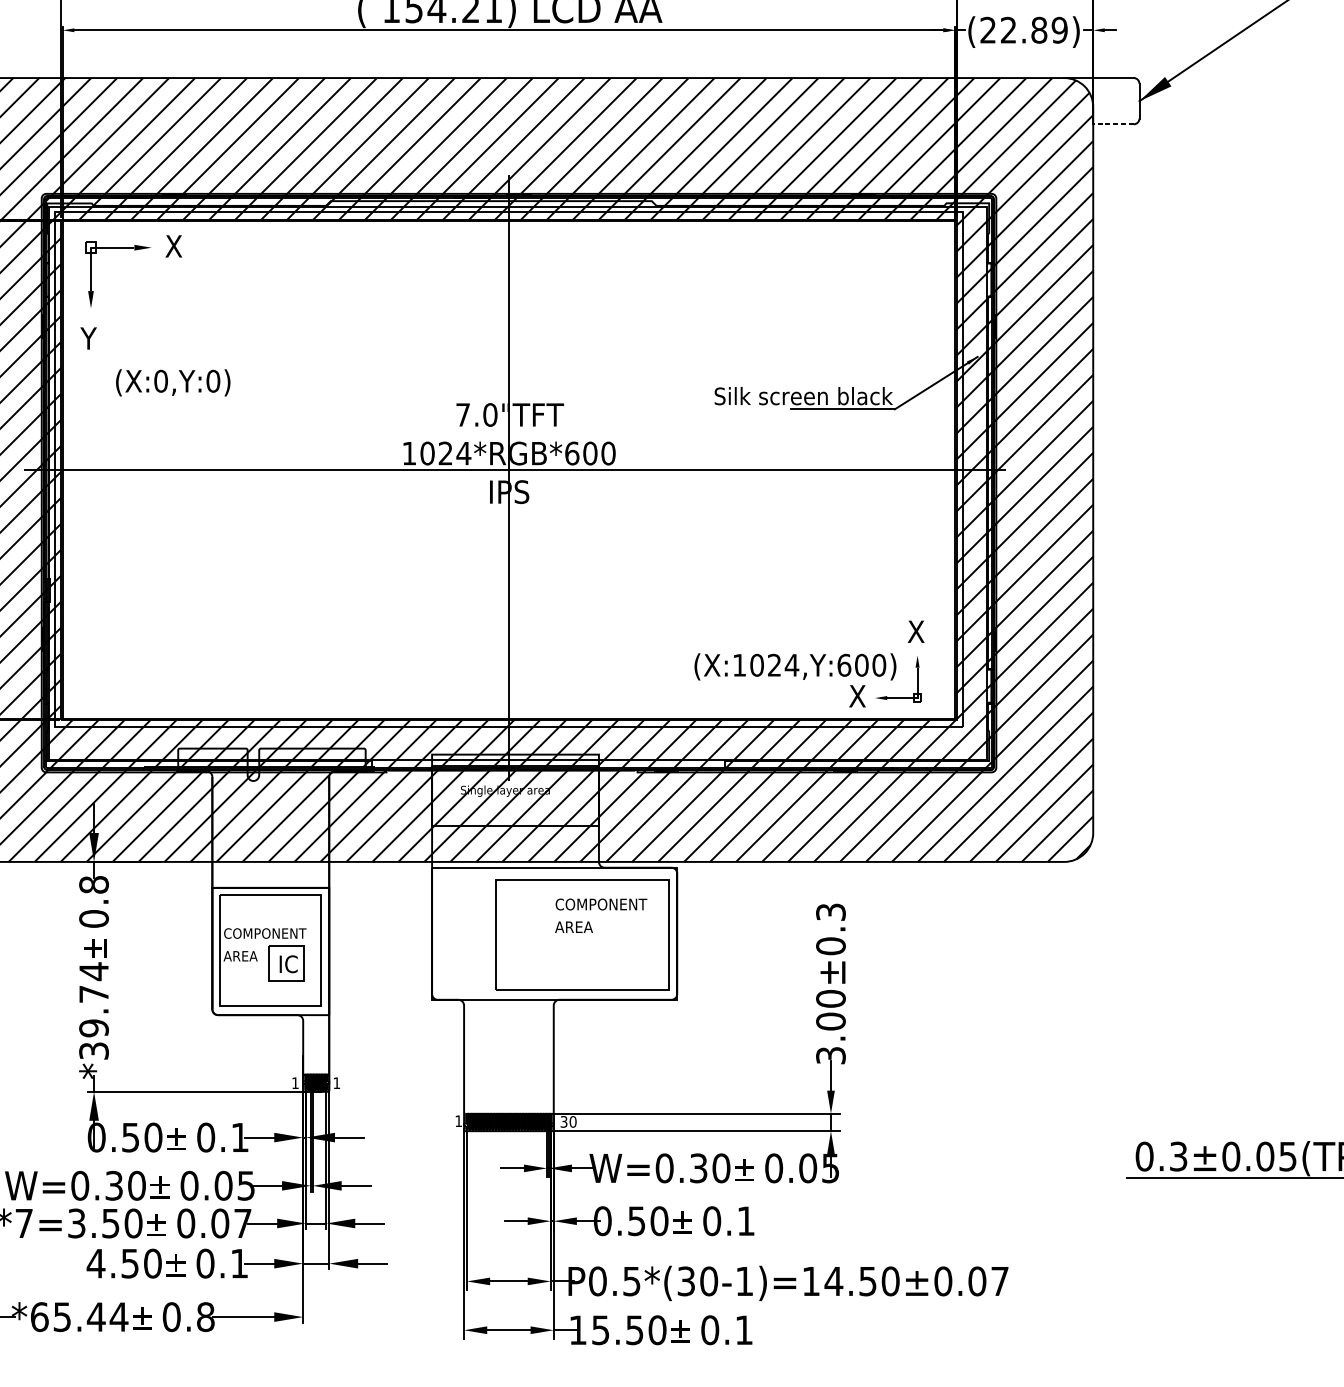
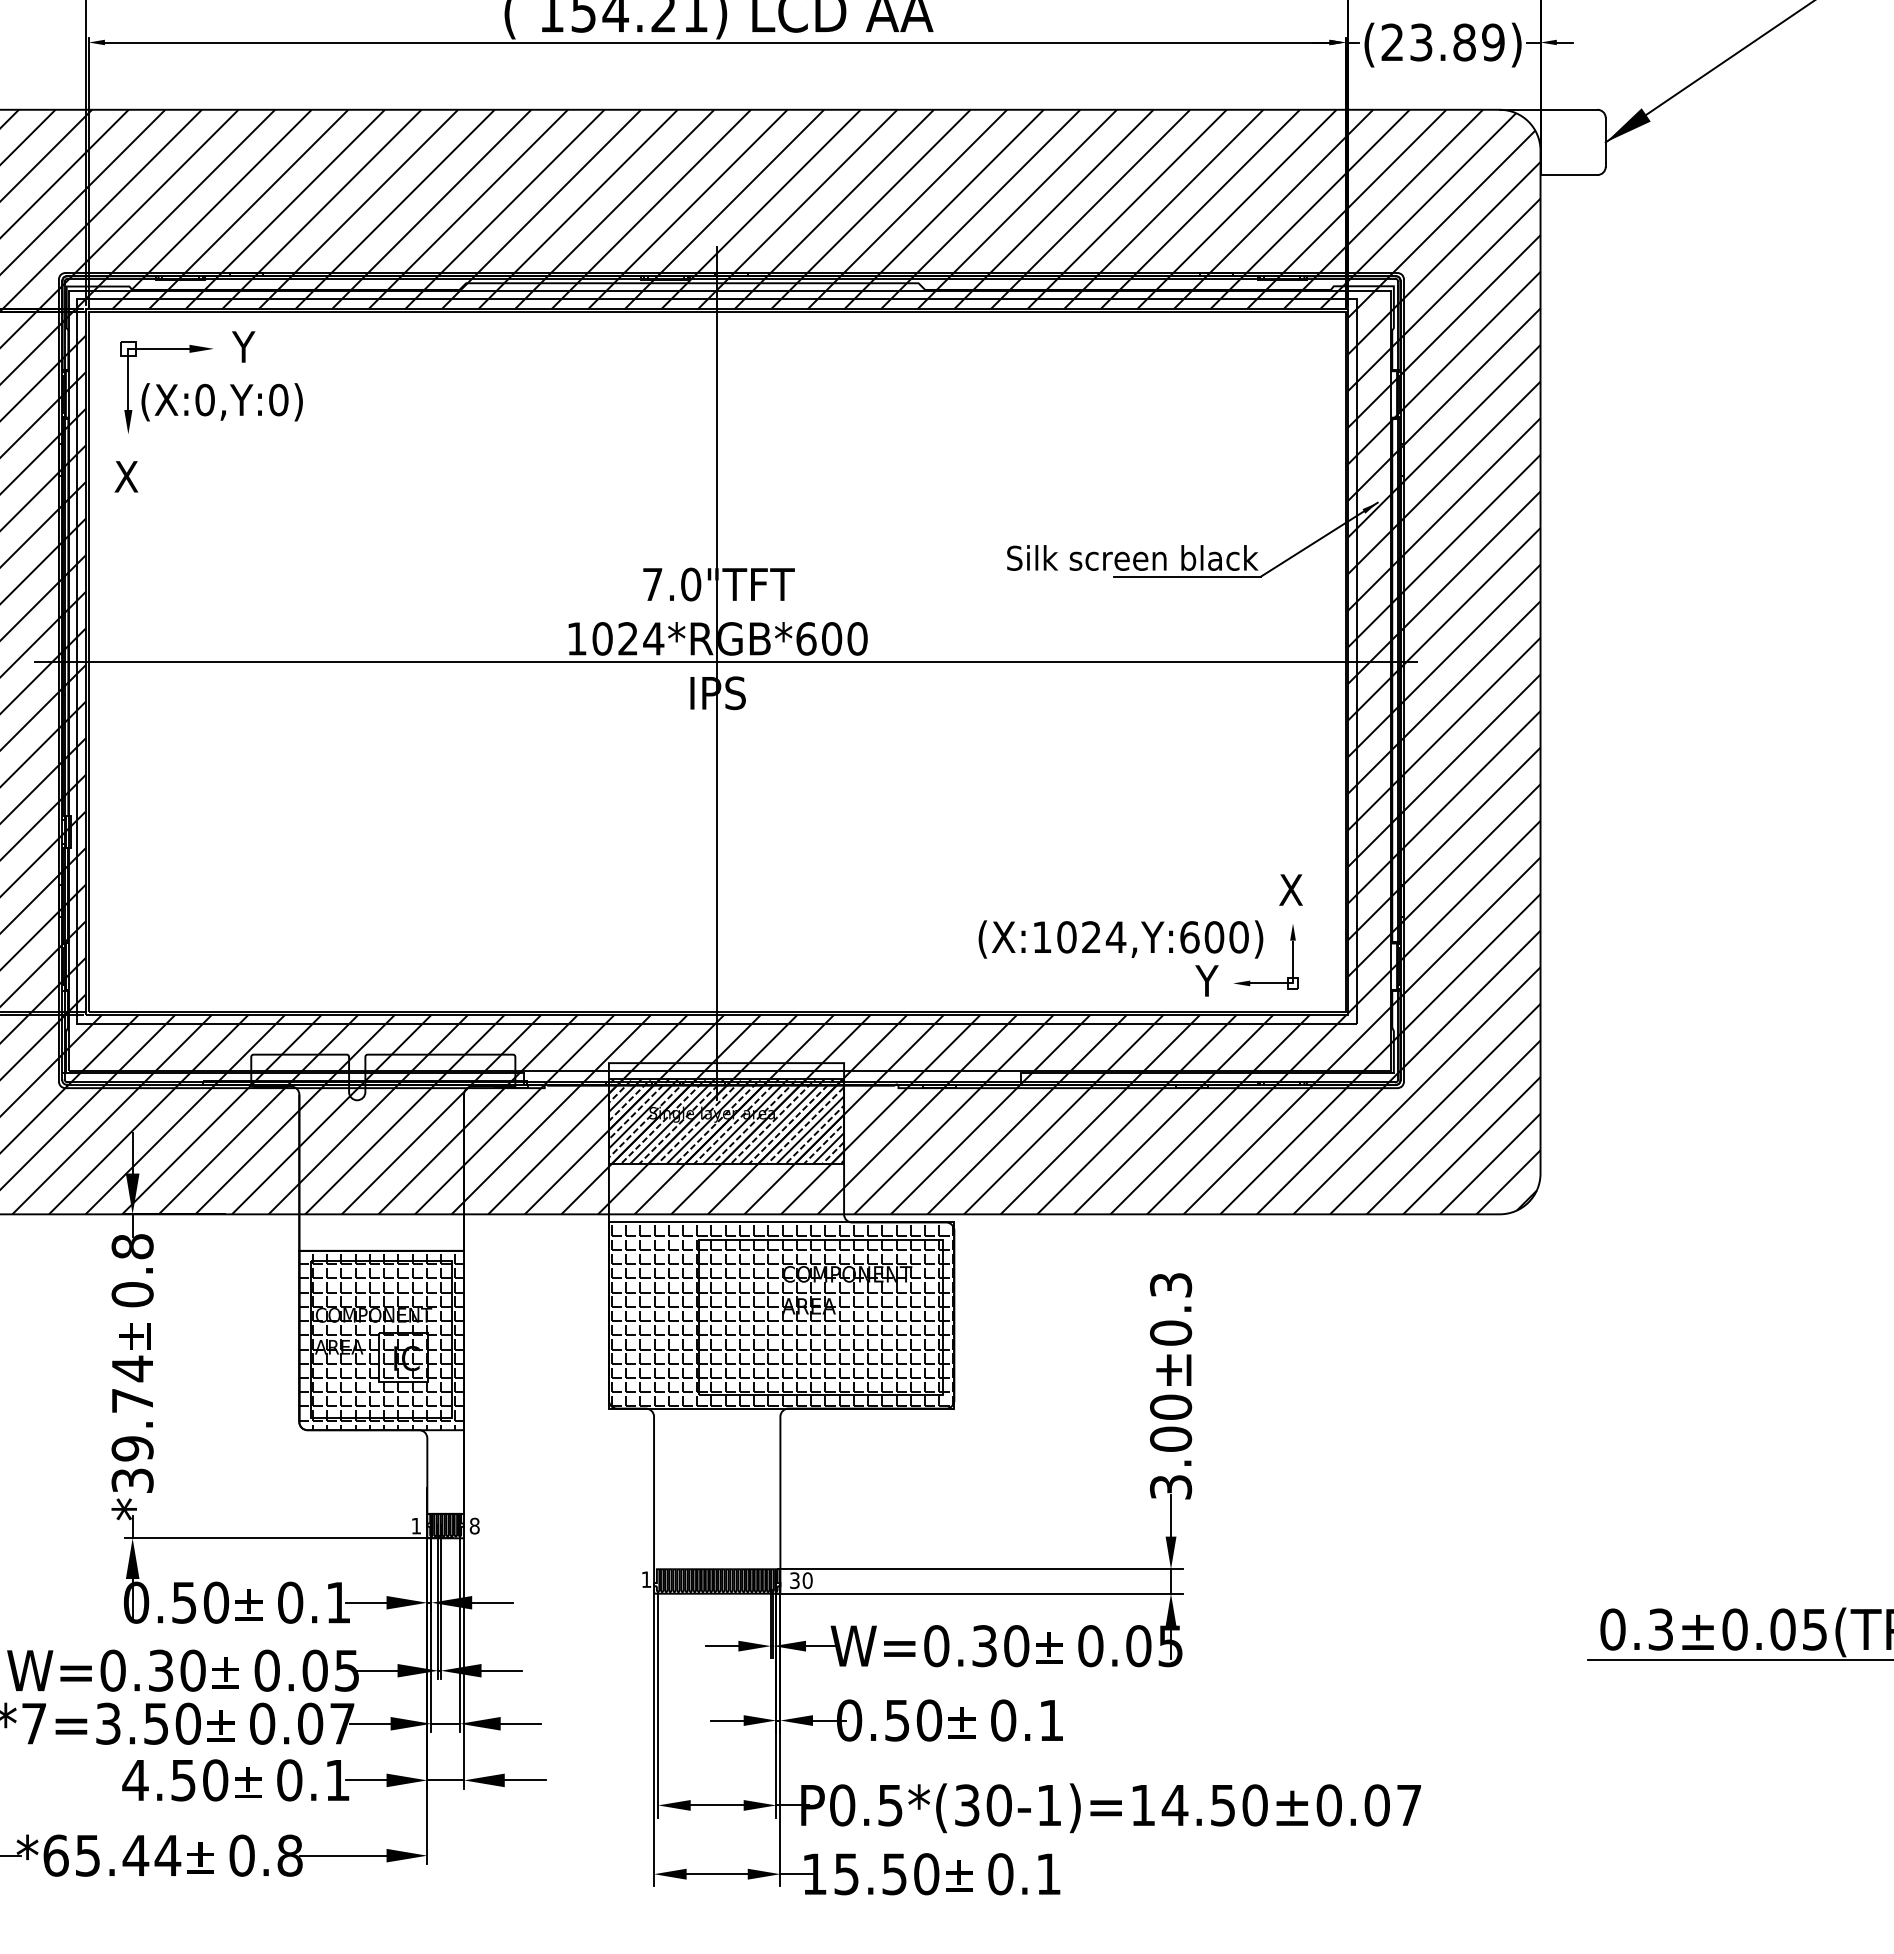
text: (1008, 30) -> (1421, 42), (22.89) -> (23.89)
line: (1113, 124) -> (1569, 175), dashed -> solid
text: (173, 246) -> (244, 346), X -> Y
text: (88, 338) -> (125, 476), Y -> X
text: (172, 383) -> (221, 402), moved
text: (856, 695) -> (1207, 980), X -> Y
hatch: (515, 796) -> (726, 1121), added
hatch: (555, 933) -> (782, 1315), added
hatch: (270, 952) -> (381, 1341), added
text: (336, 1082) -> (474, 1525), 1 -> 8

